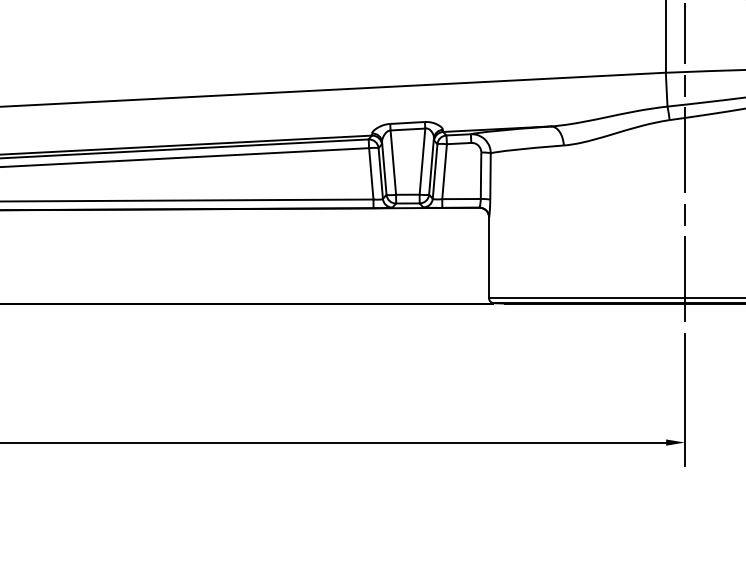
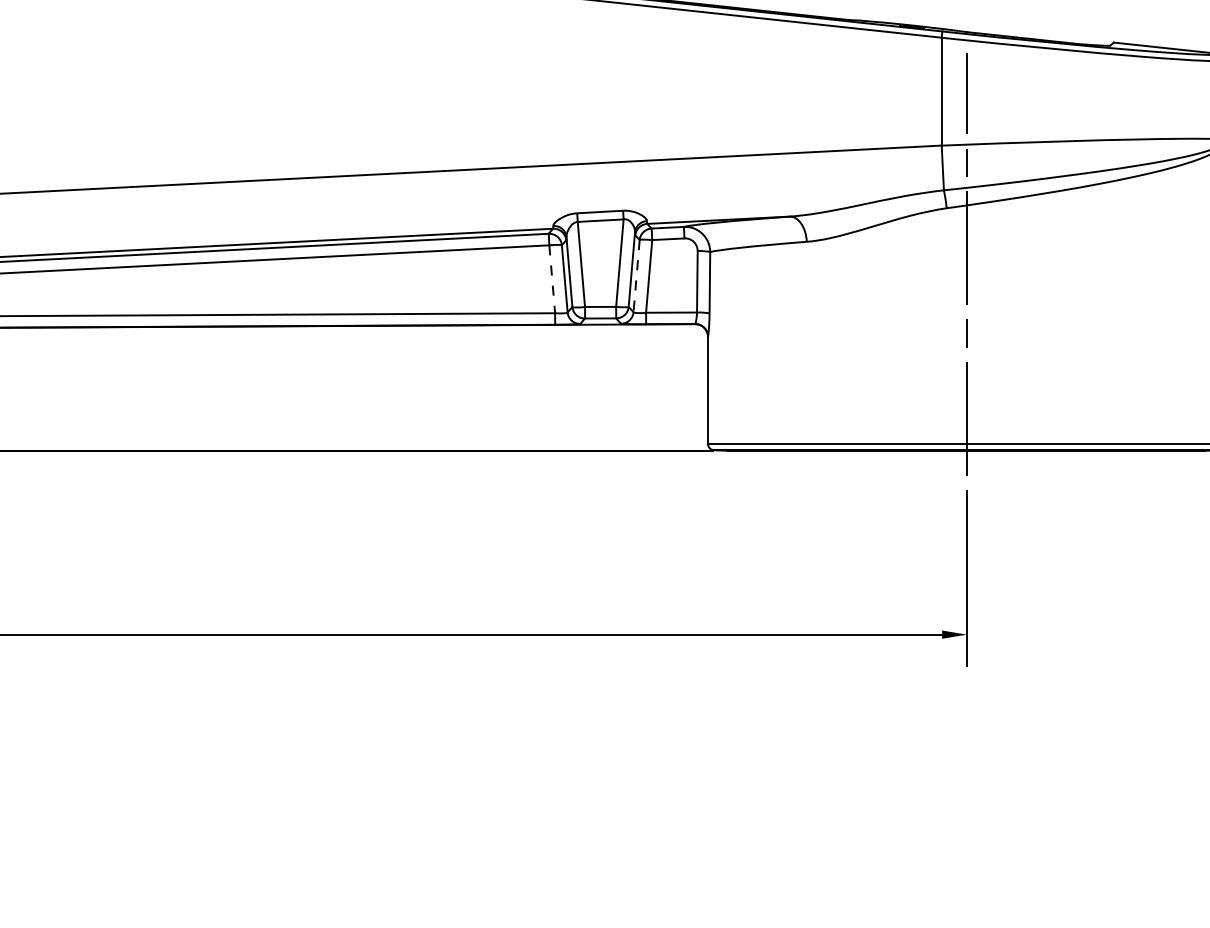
line: (435, 171) -> (636, 276), solid -> dashed
line: (371, 174) -> (552, 279), solid -> dashed

